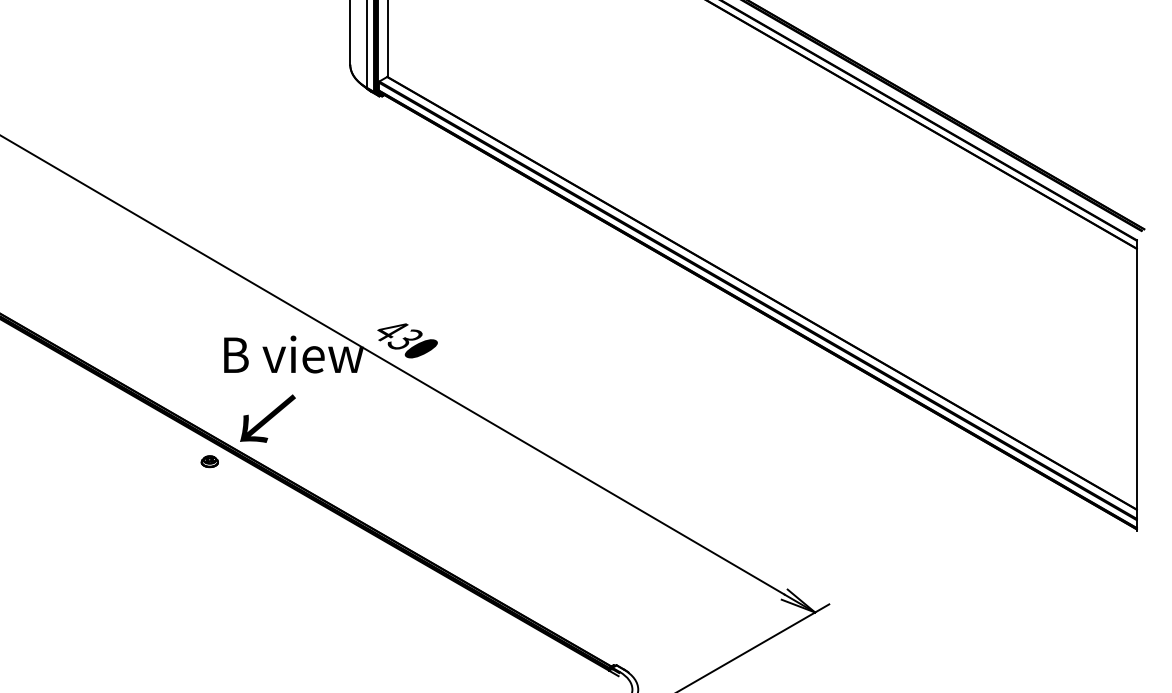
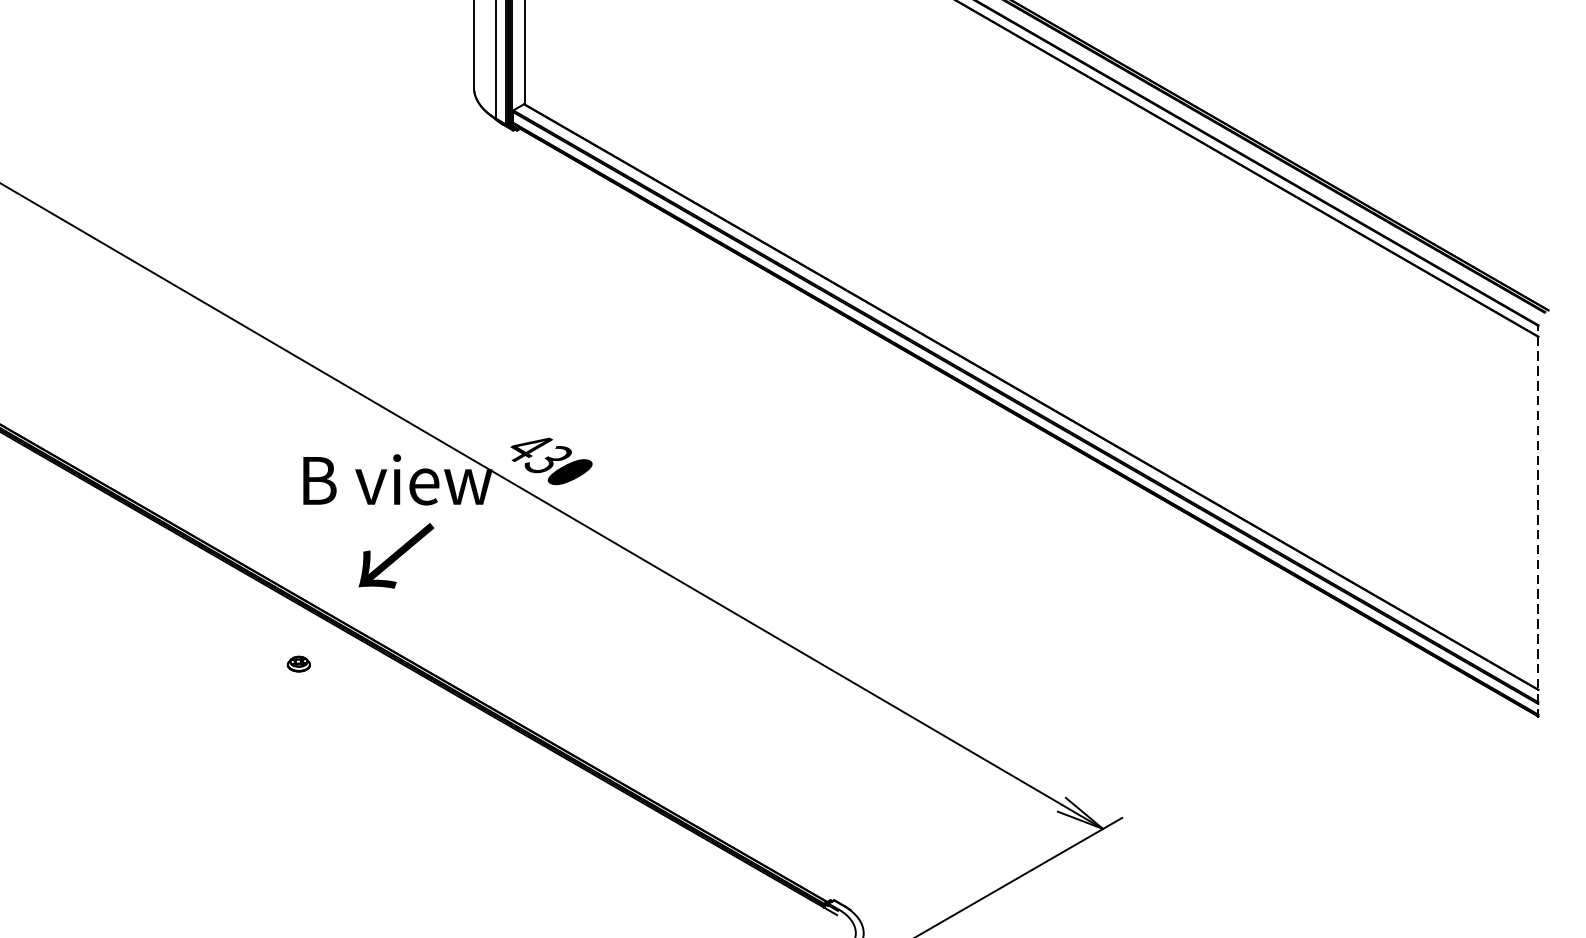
line: (1136, 384) -> (1537, 520), solid -> dashed
text: (267, 418) -> (395, 555), moved
part: (209, 461) -> (298, 663), moved

